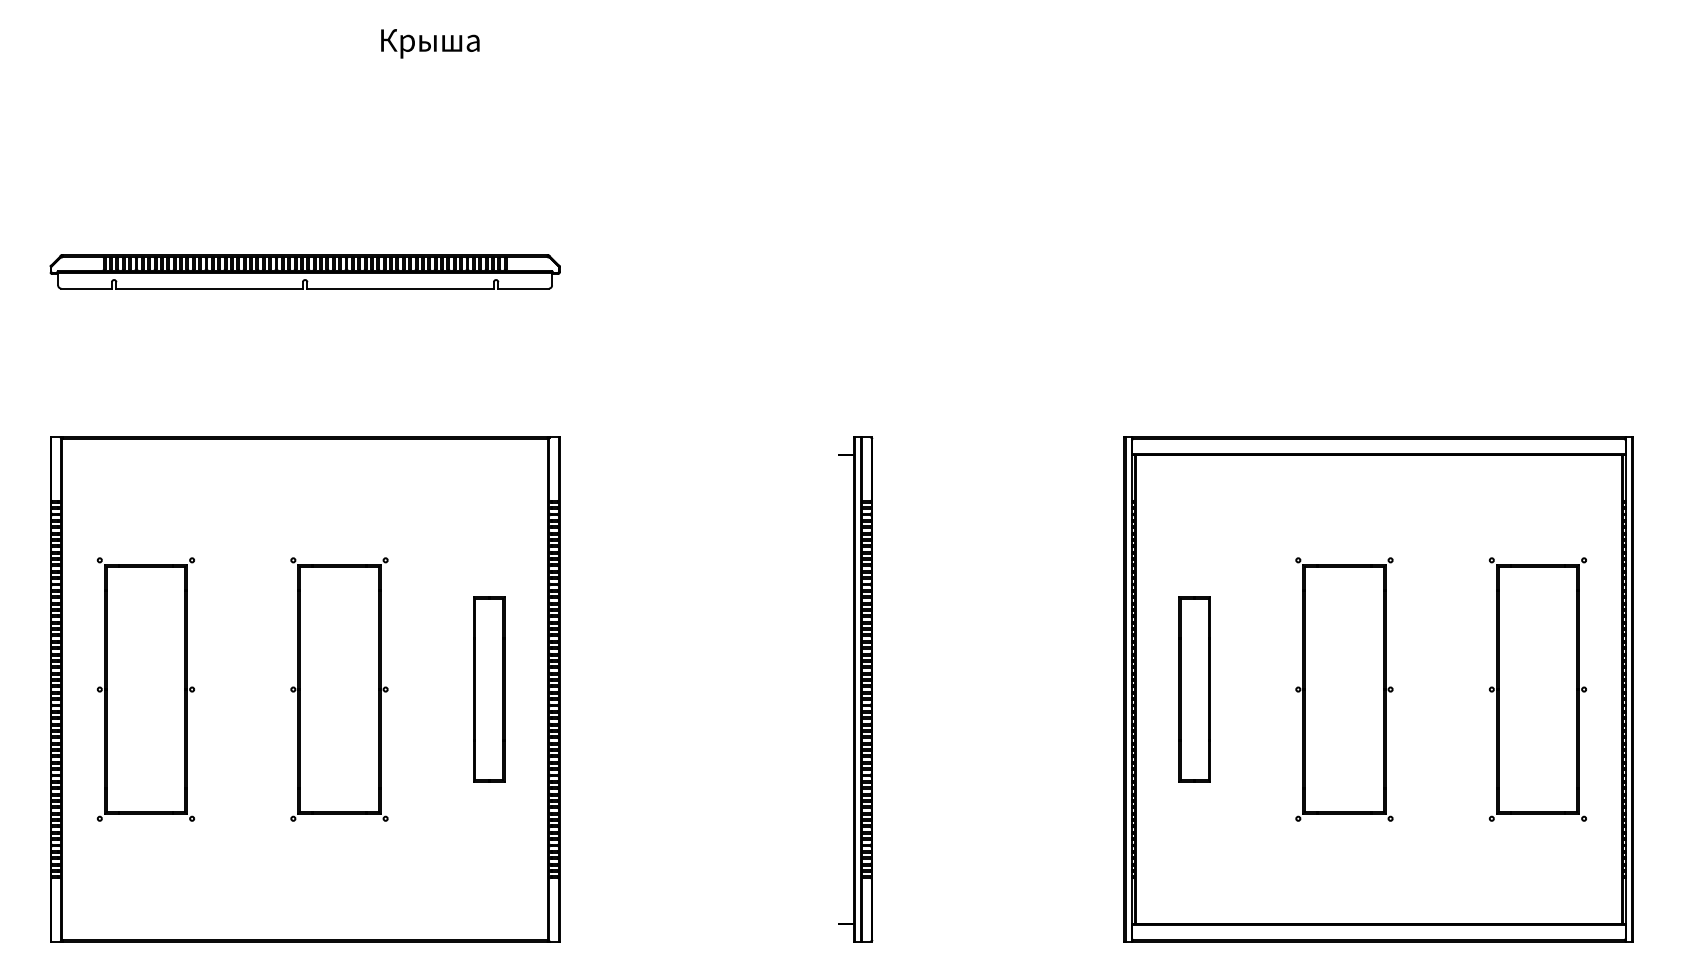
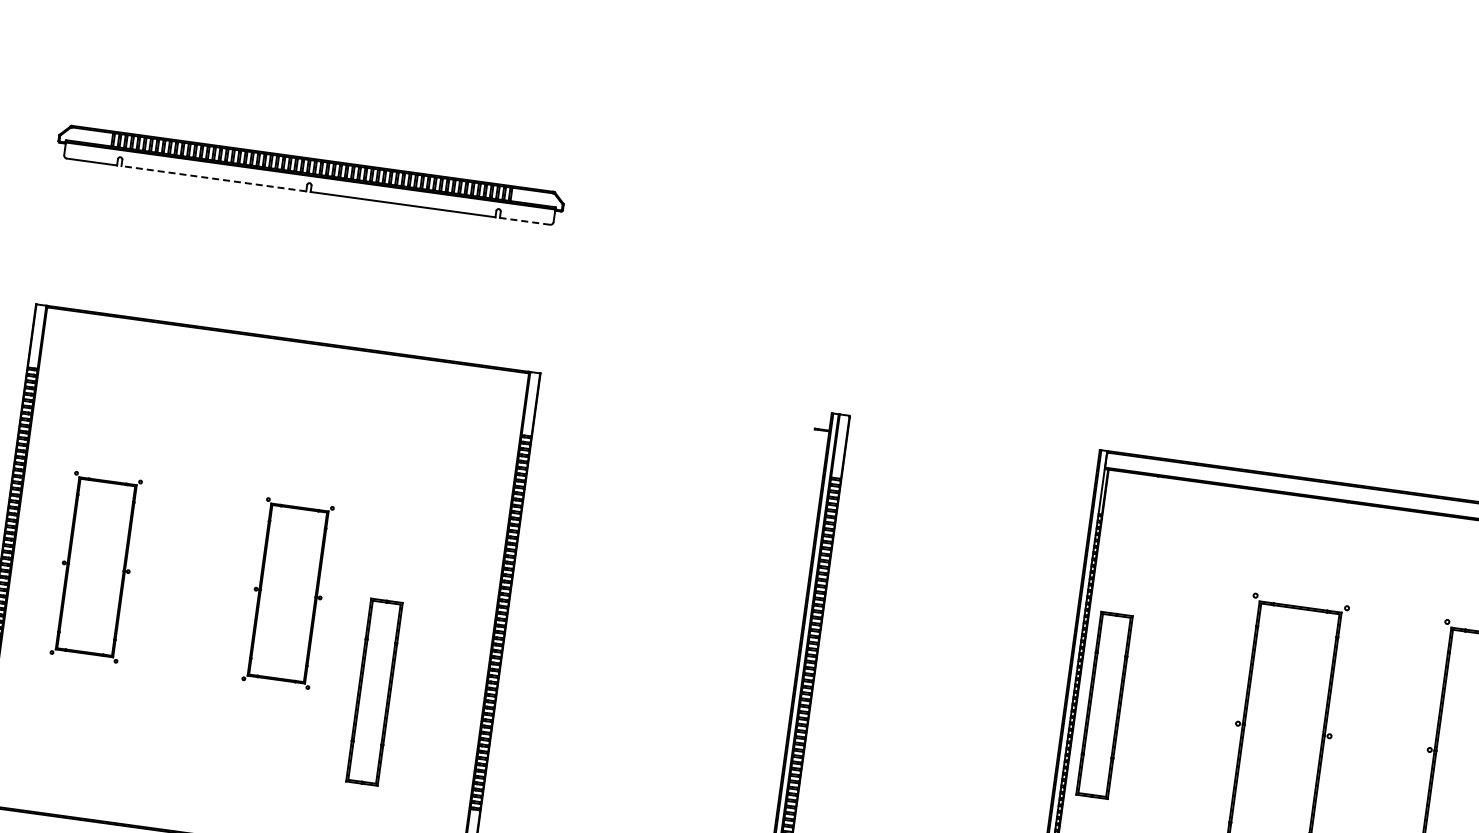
line: (209, 288) -> (213, 178), solid -> dashed
line: (523, 288) -> (524, 221), solid -> dashed
part: (145, 689) -> (95, 567), size x0.7
part: (339, 689) -> (288, 593), size x0.7
part: (489, 689) -> (374, 692), moved
part: (1194, 689) -> (1104, 705), moved

